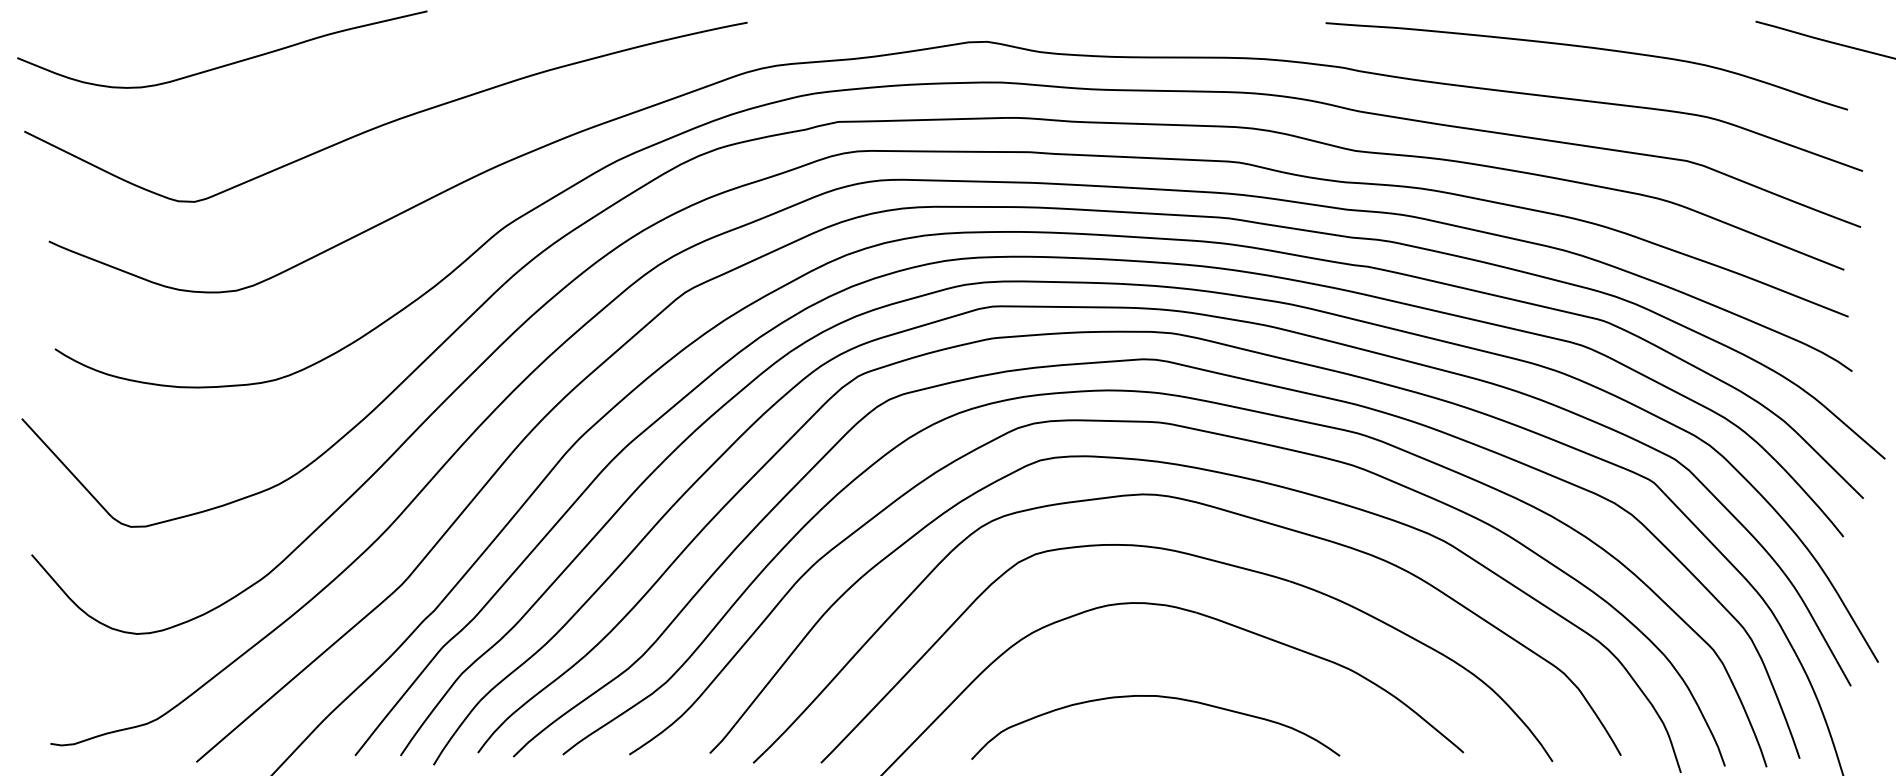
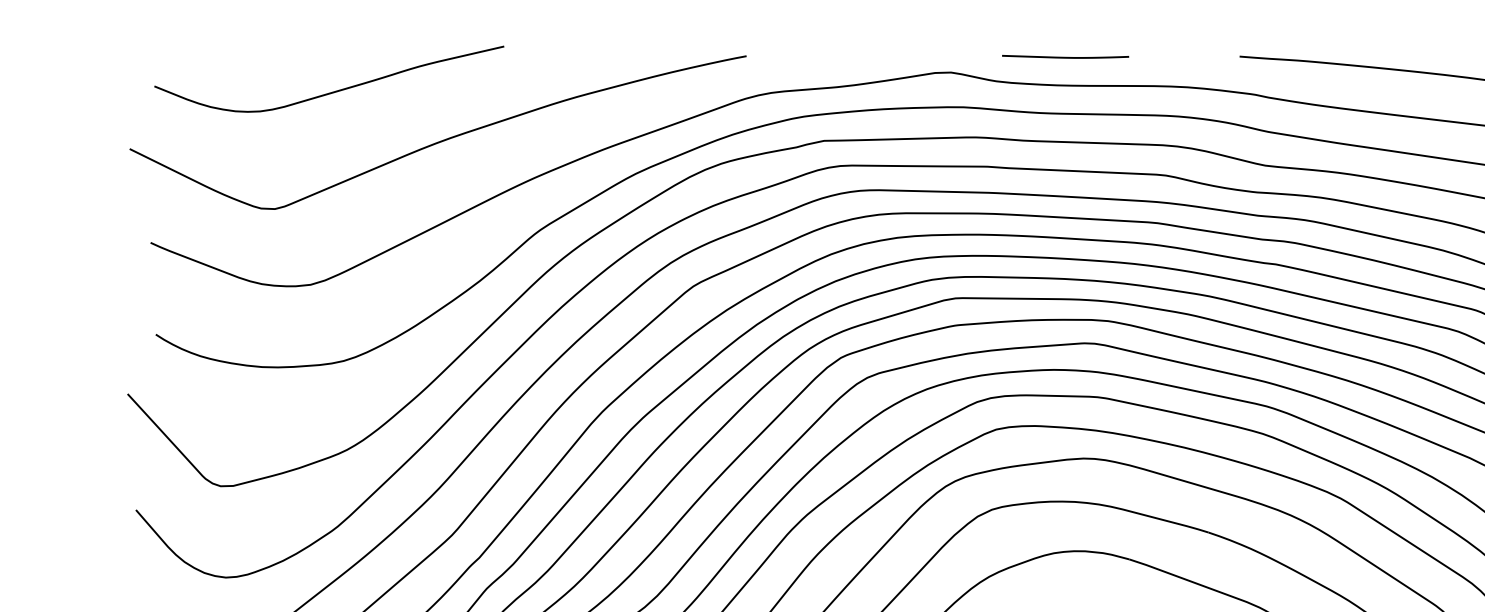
curve: (1121, 23) -> (1065, 56), added
curve: (228, 63) -> (334, 91), moved

